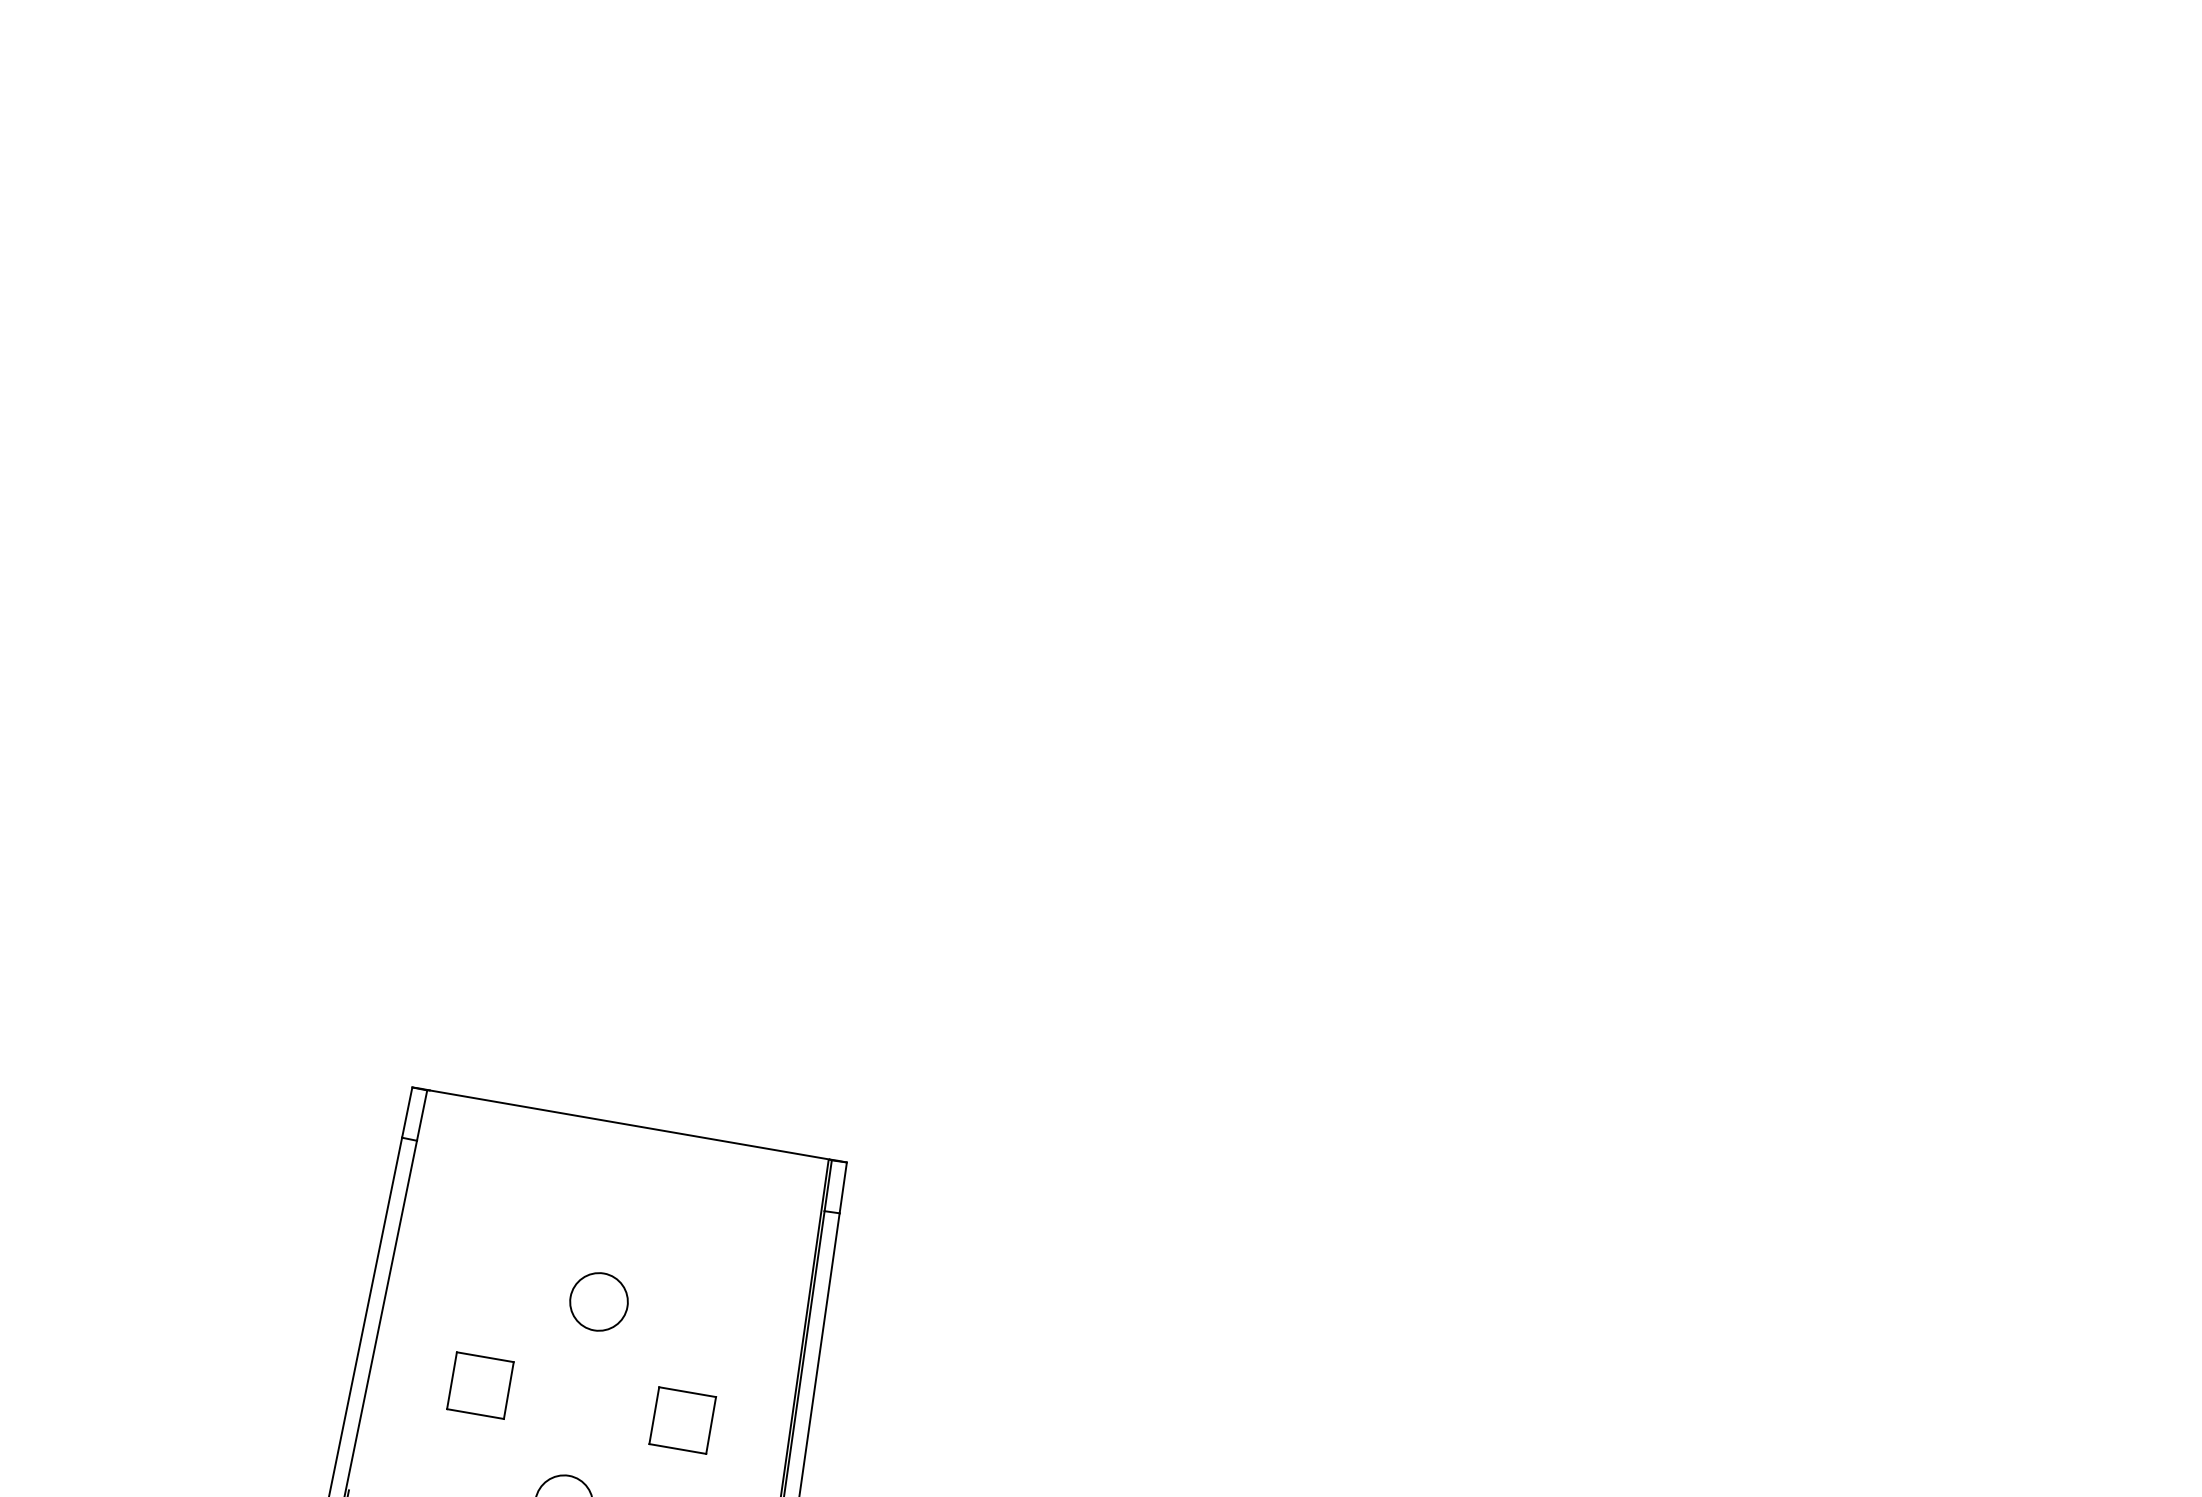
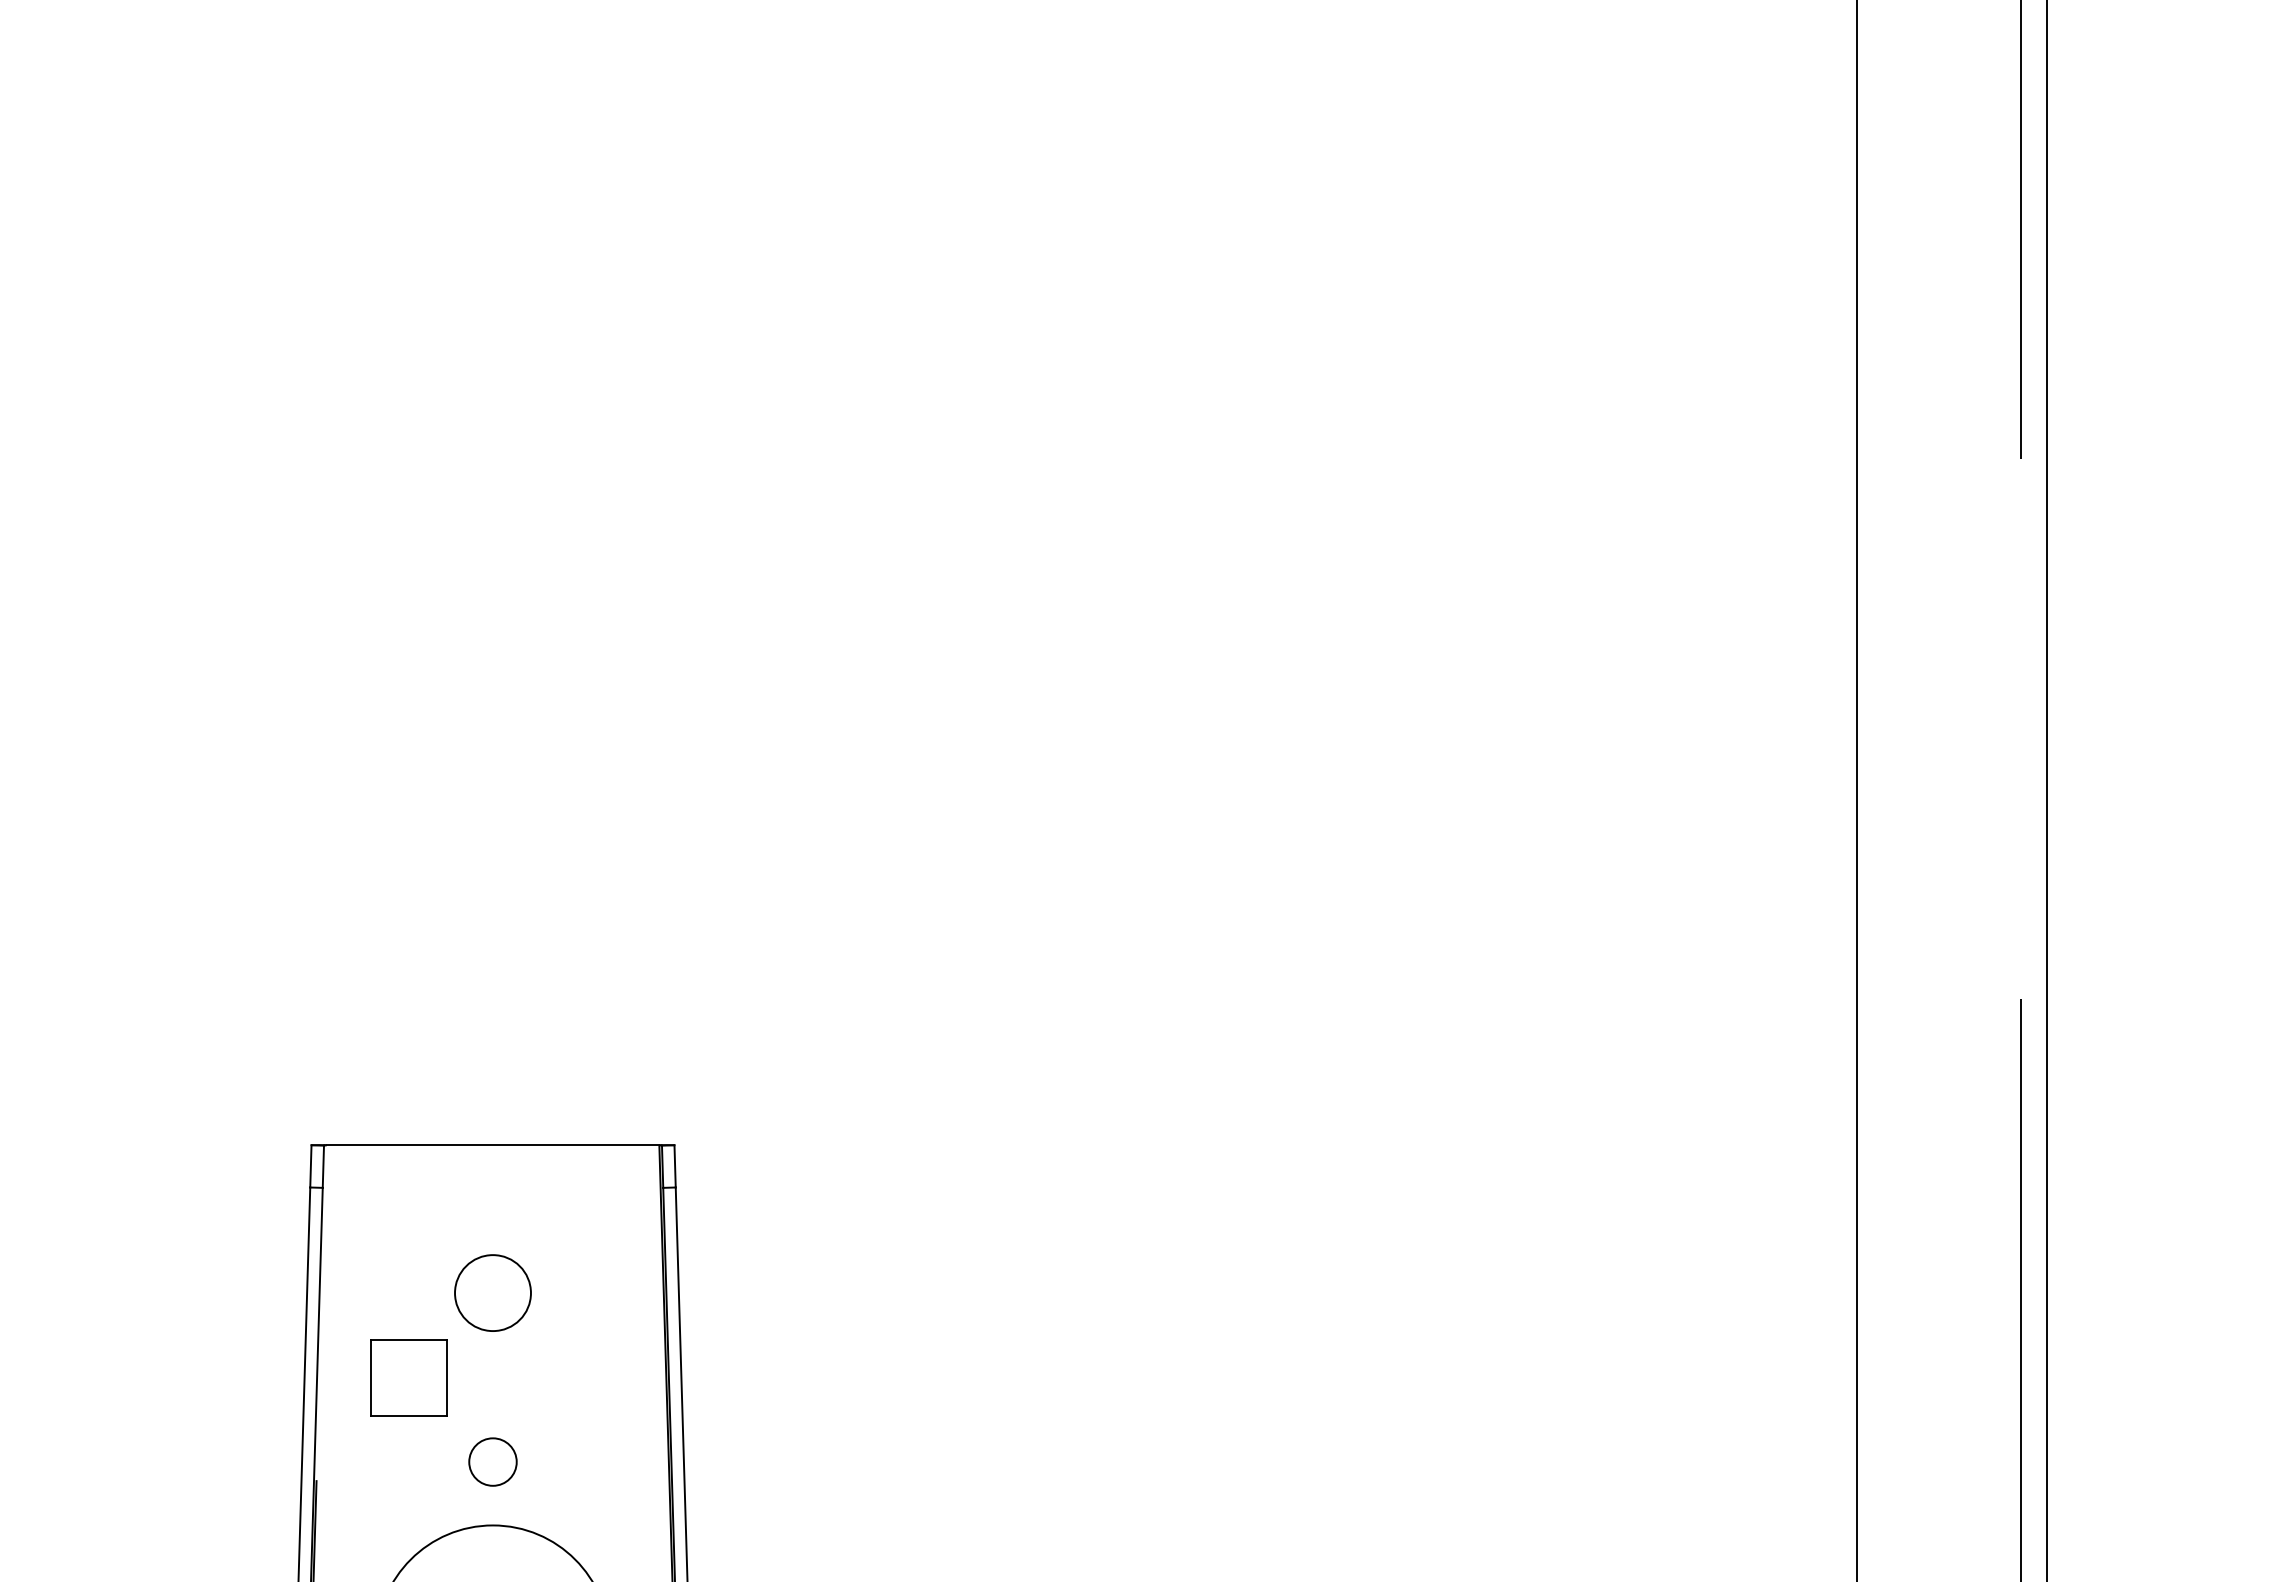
circle: (598, 1301) -> (492, 1292), size x1.6
part: (480, 1385) -> (408, 1377), size x1.6
part: (682, 1420) -> (577, 1377), removed

